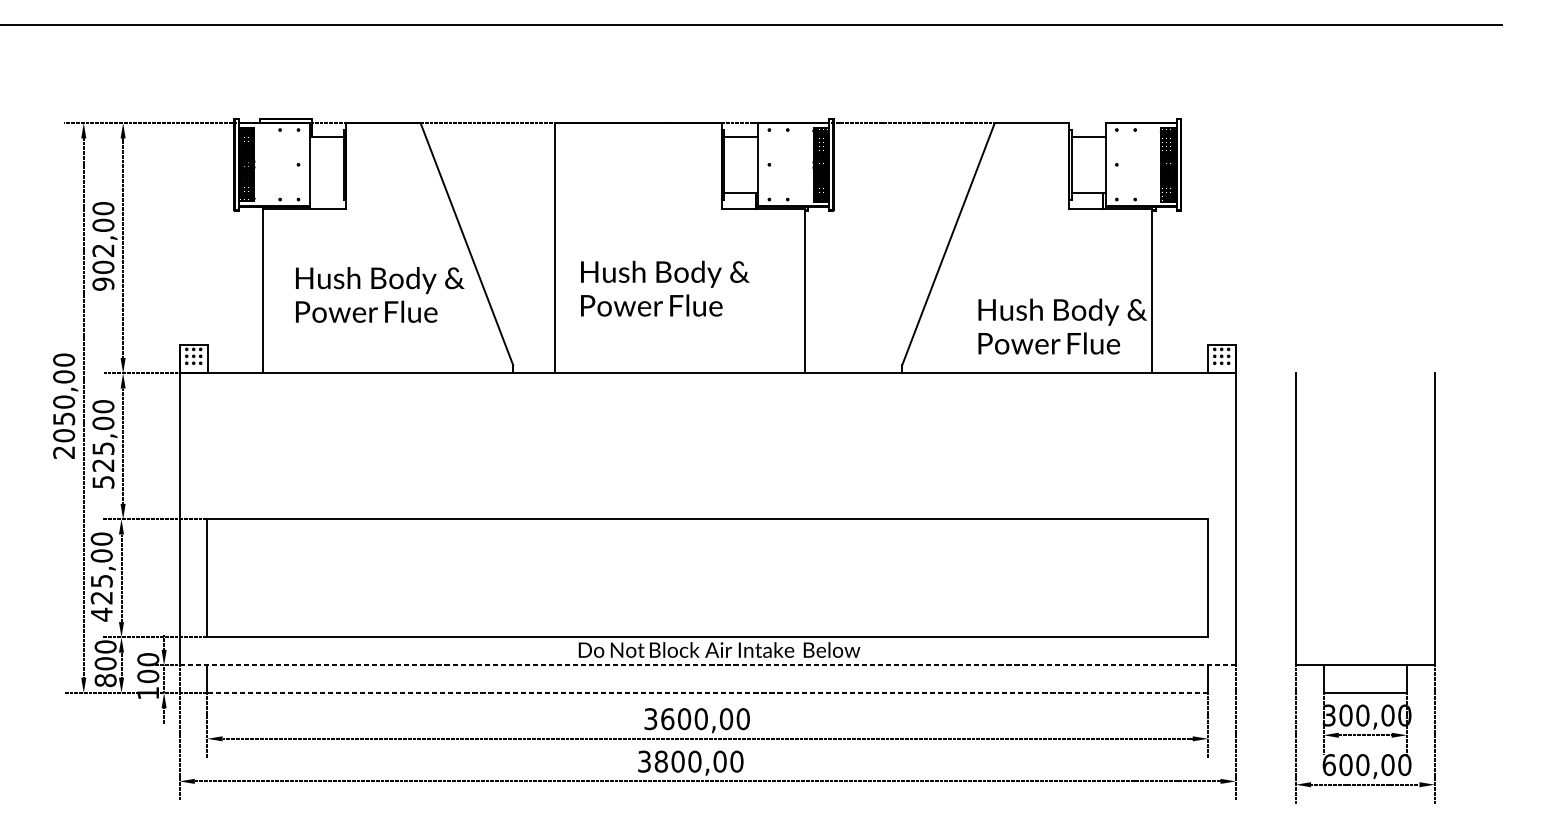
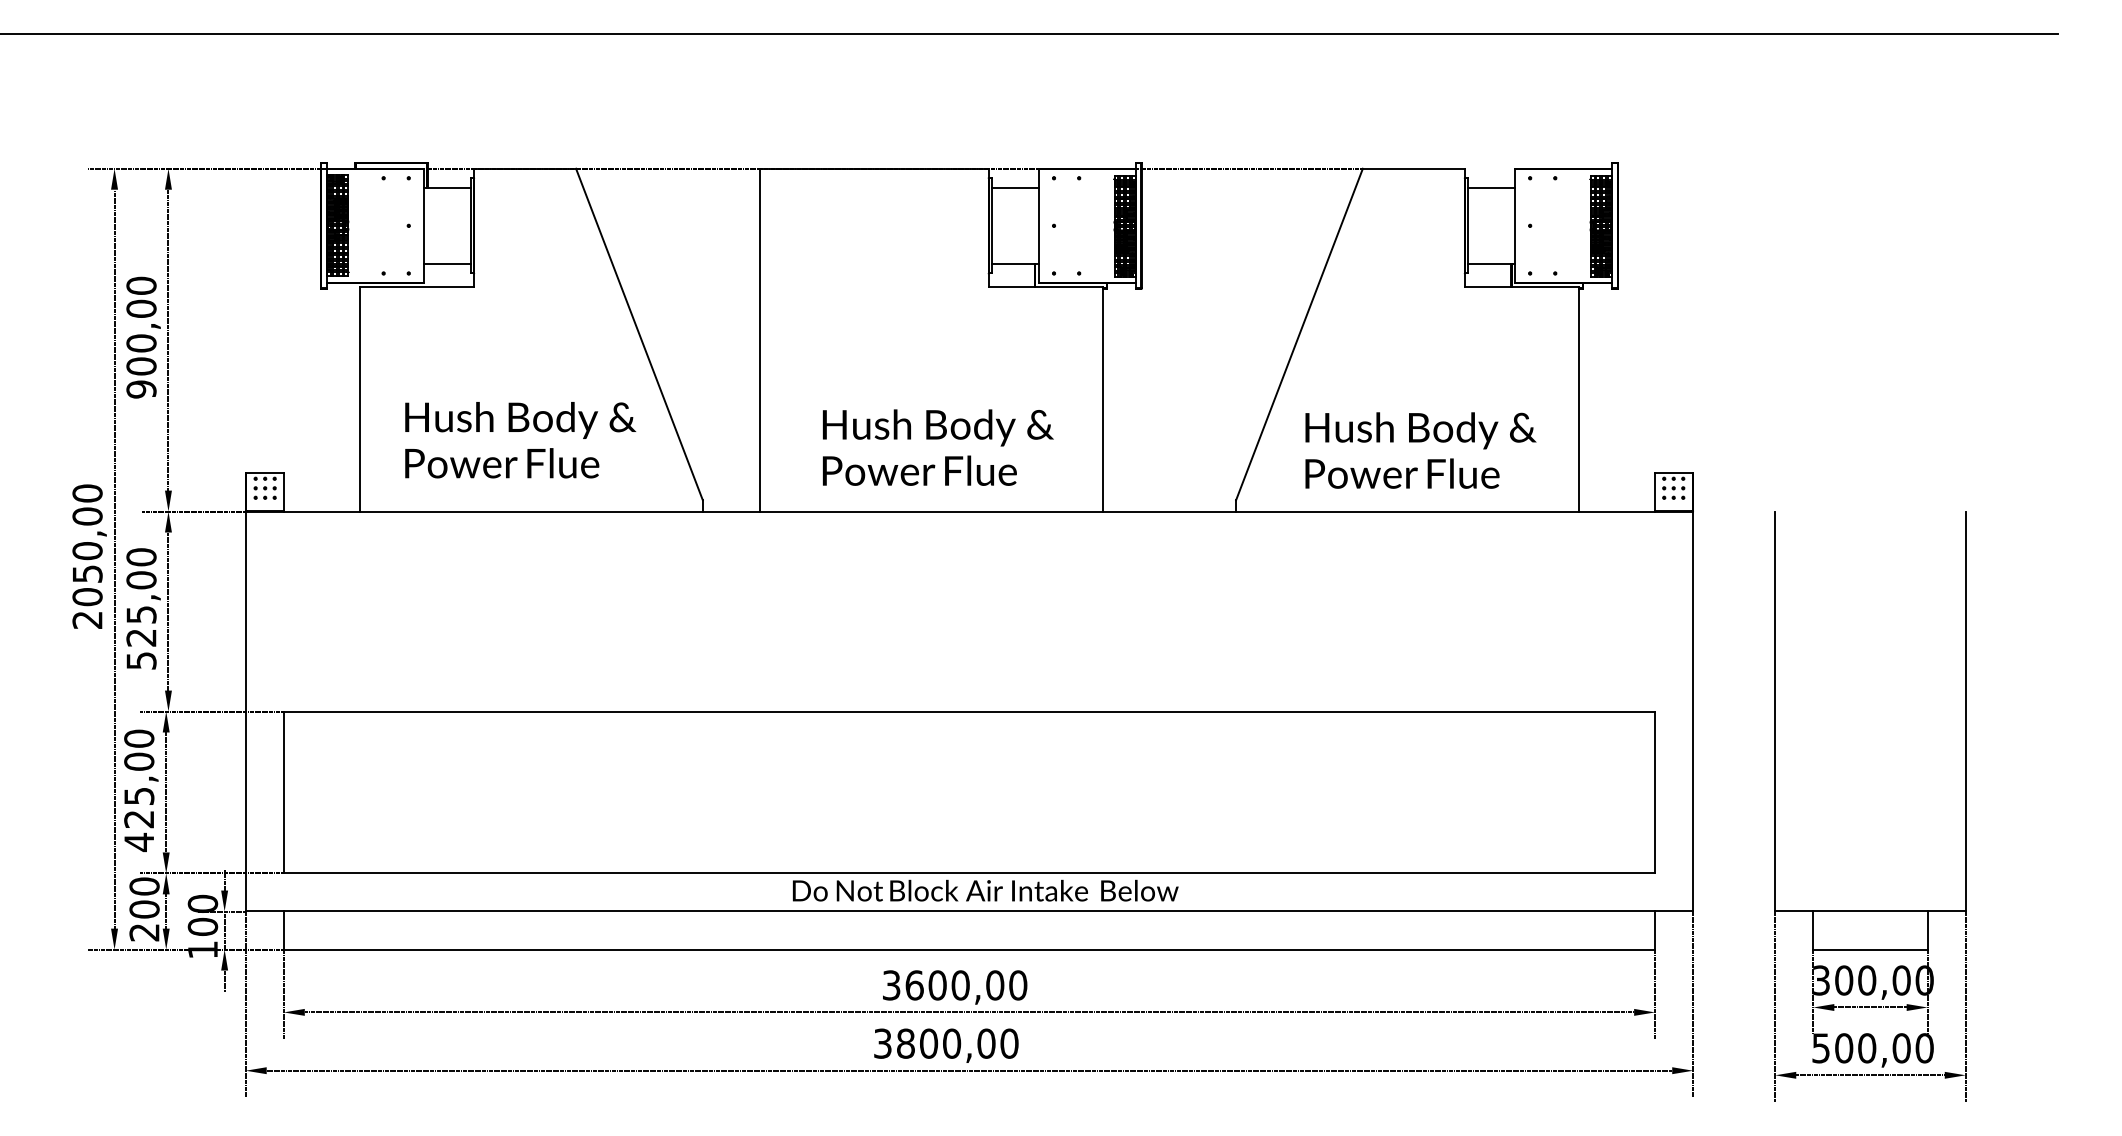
line: (326, 192) -> (447, 263), added
text: (103, 250) -> (141, 343), 902,00 -> 900,00
text: (665, 288) -> (938, 447), moved
text: (380, 295) -> (520, 440), moved
text: (1062, 326) -> (1420, 450), moved
line: (707, 665) -> (969, 911), dashed -> solid
text: (105, 680) -> (144, 932), 800 -> 200
line: (707, 692) -> (969, 949), dashed -> solid
text: (1329, 765) -> (1821, 1048), 600,00 -> 500,00

